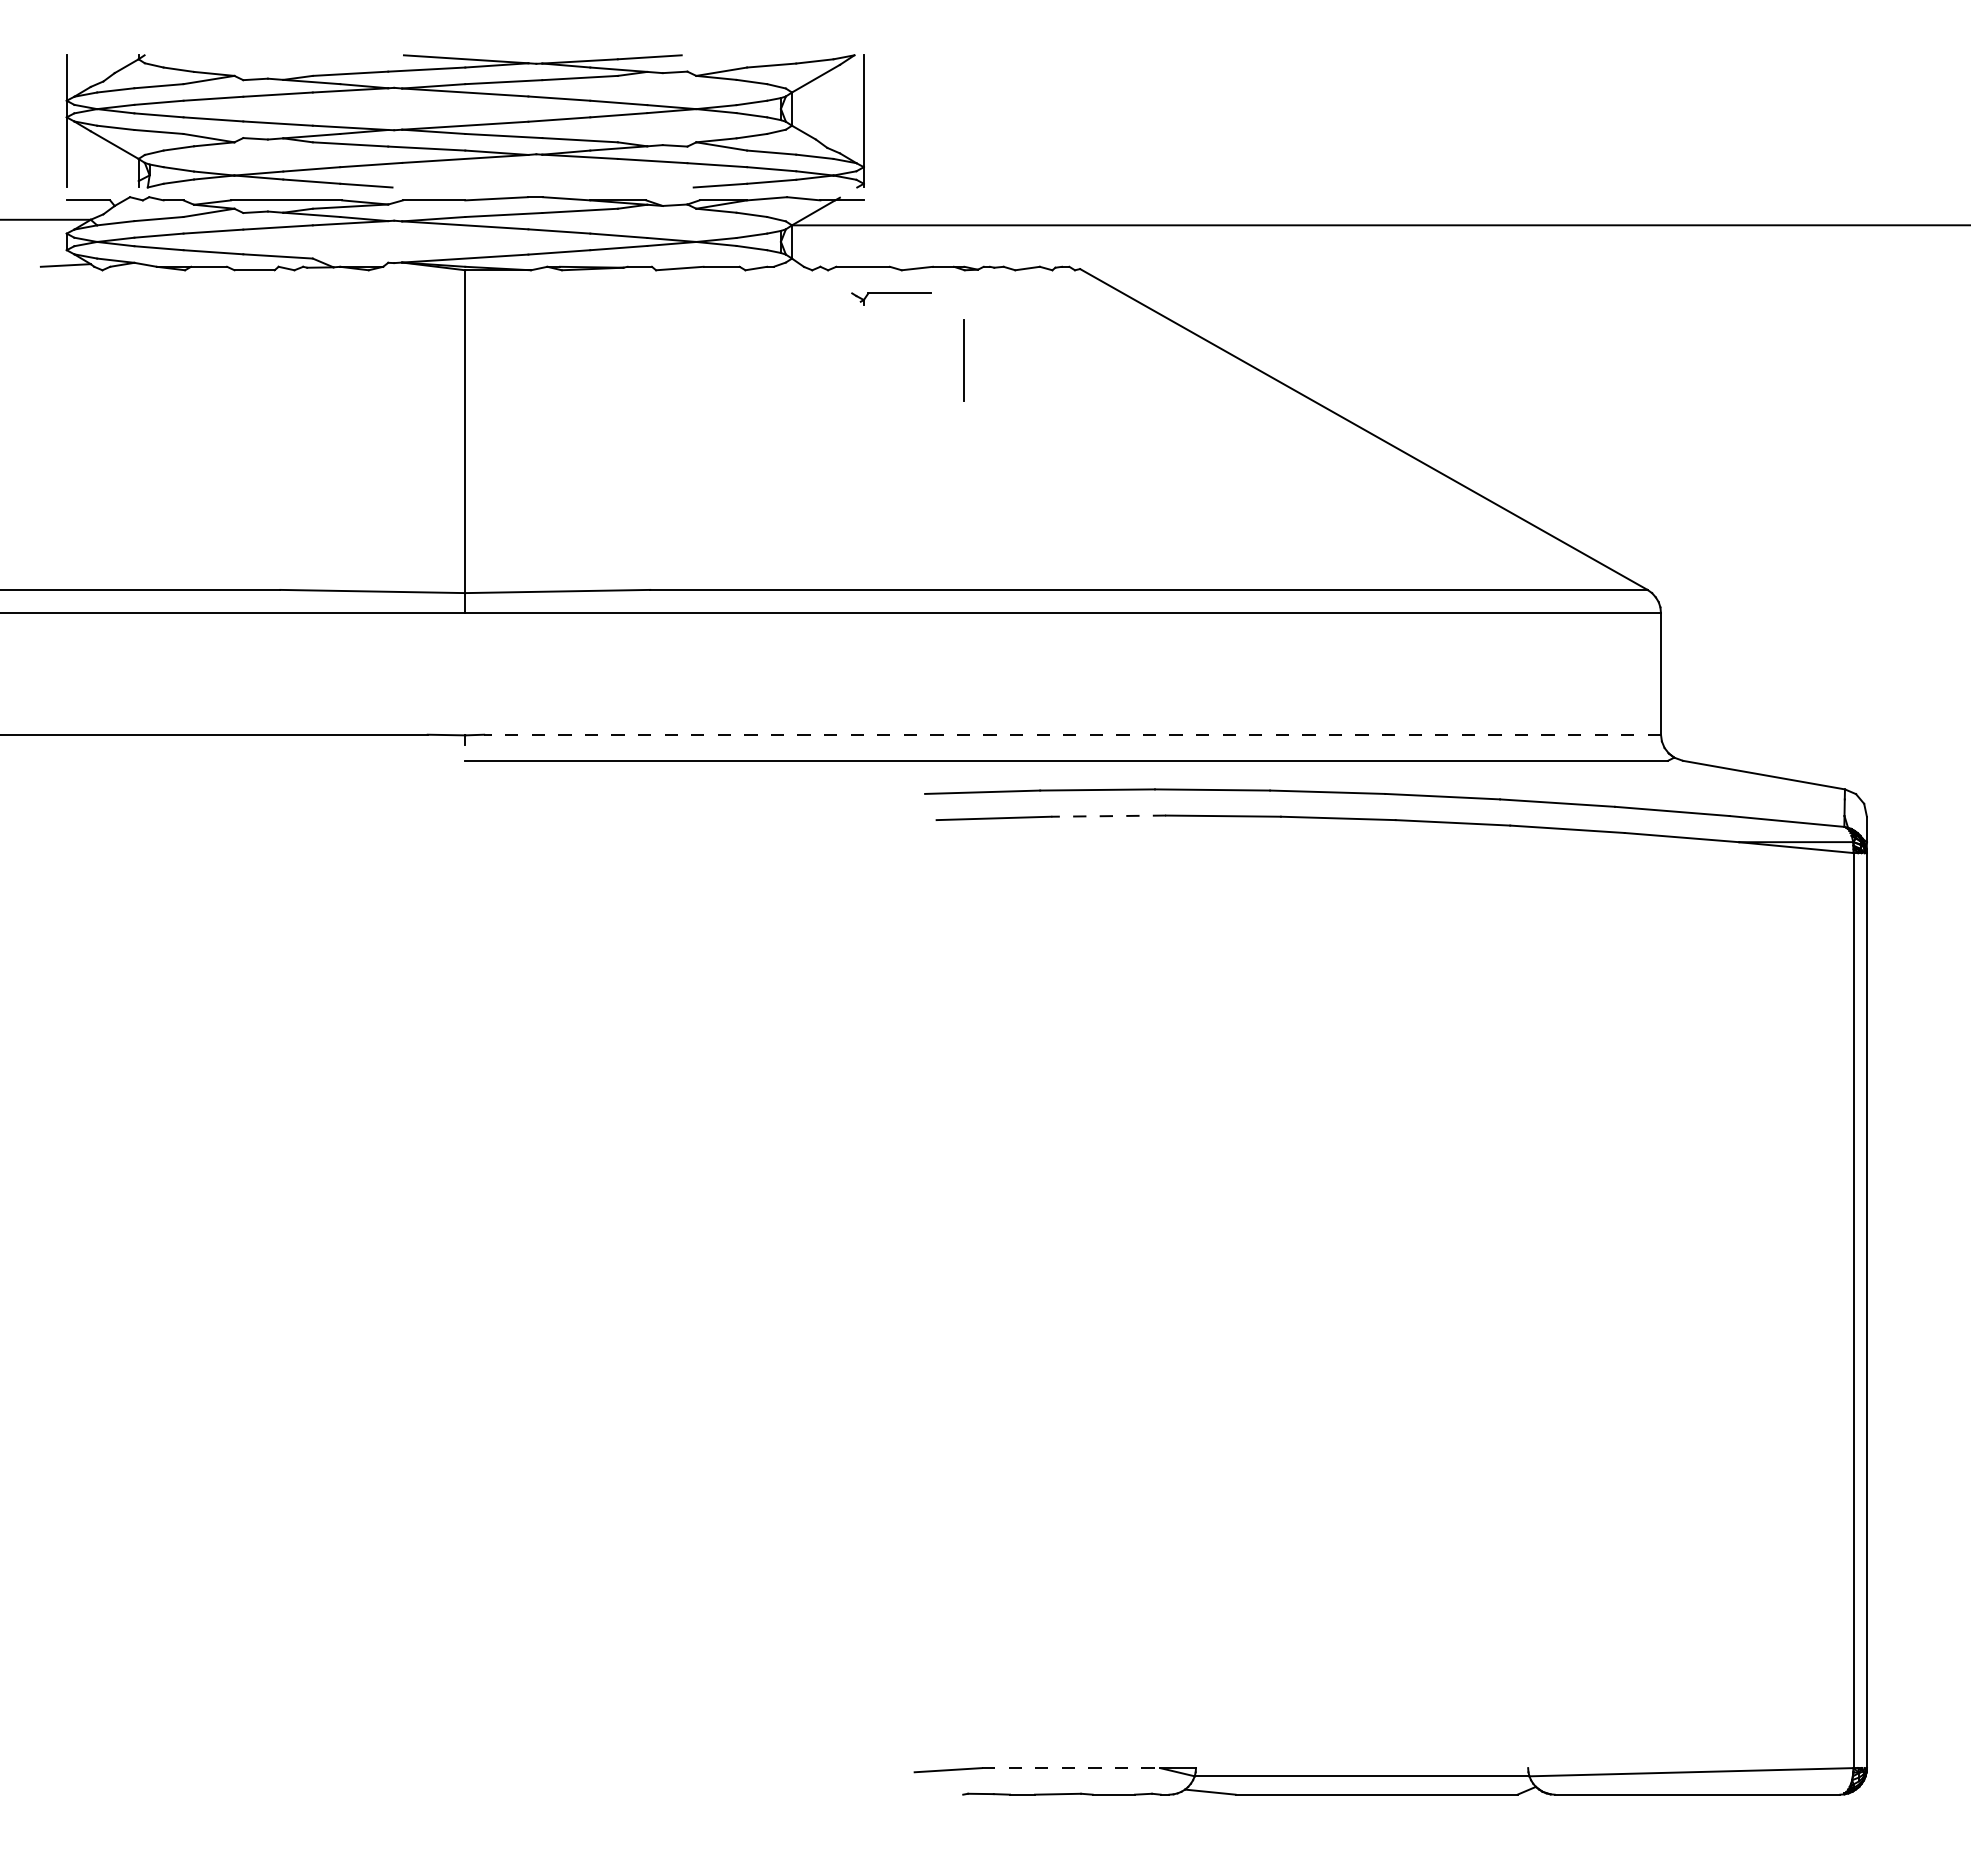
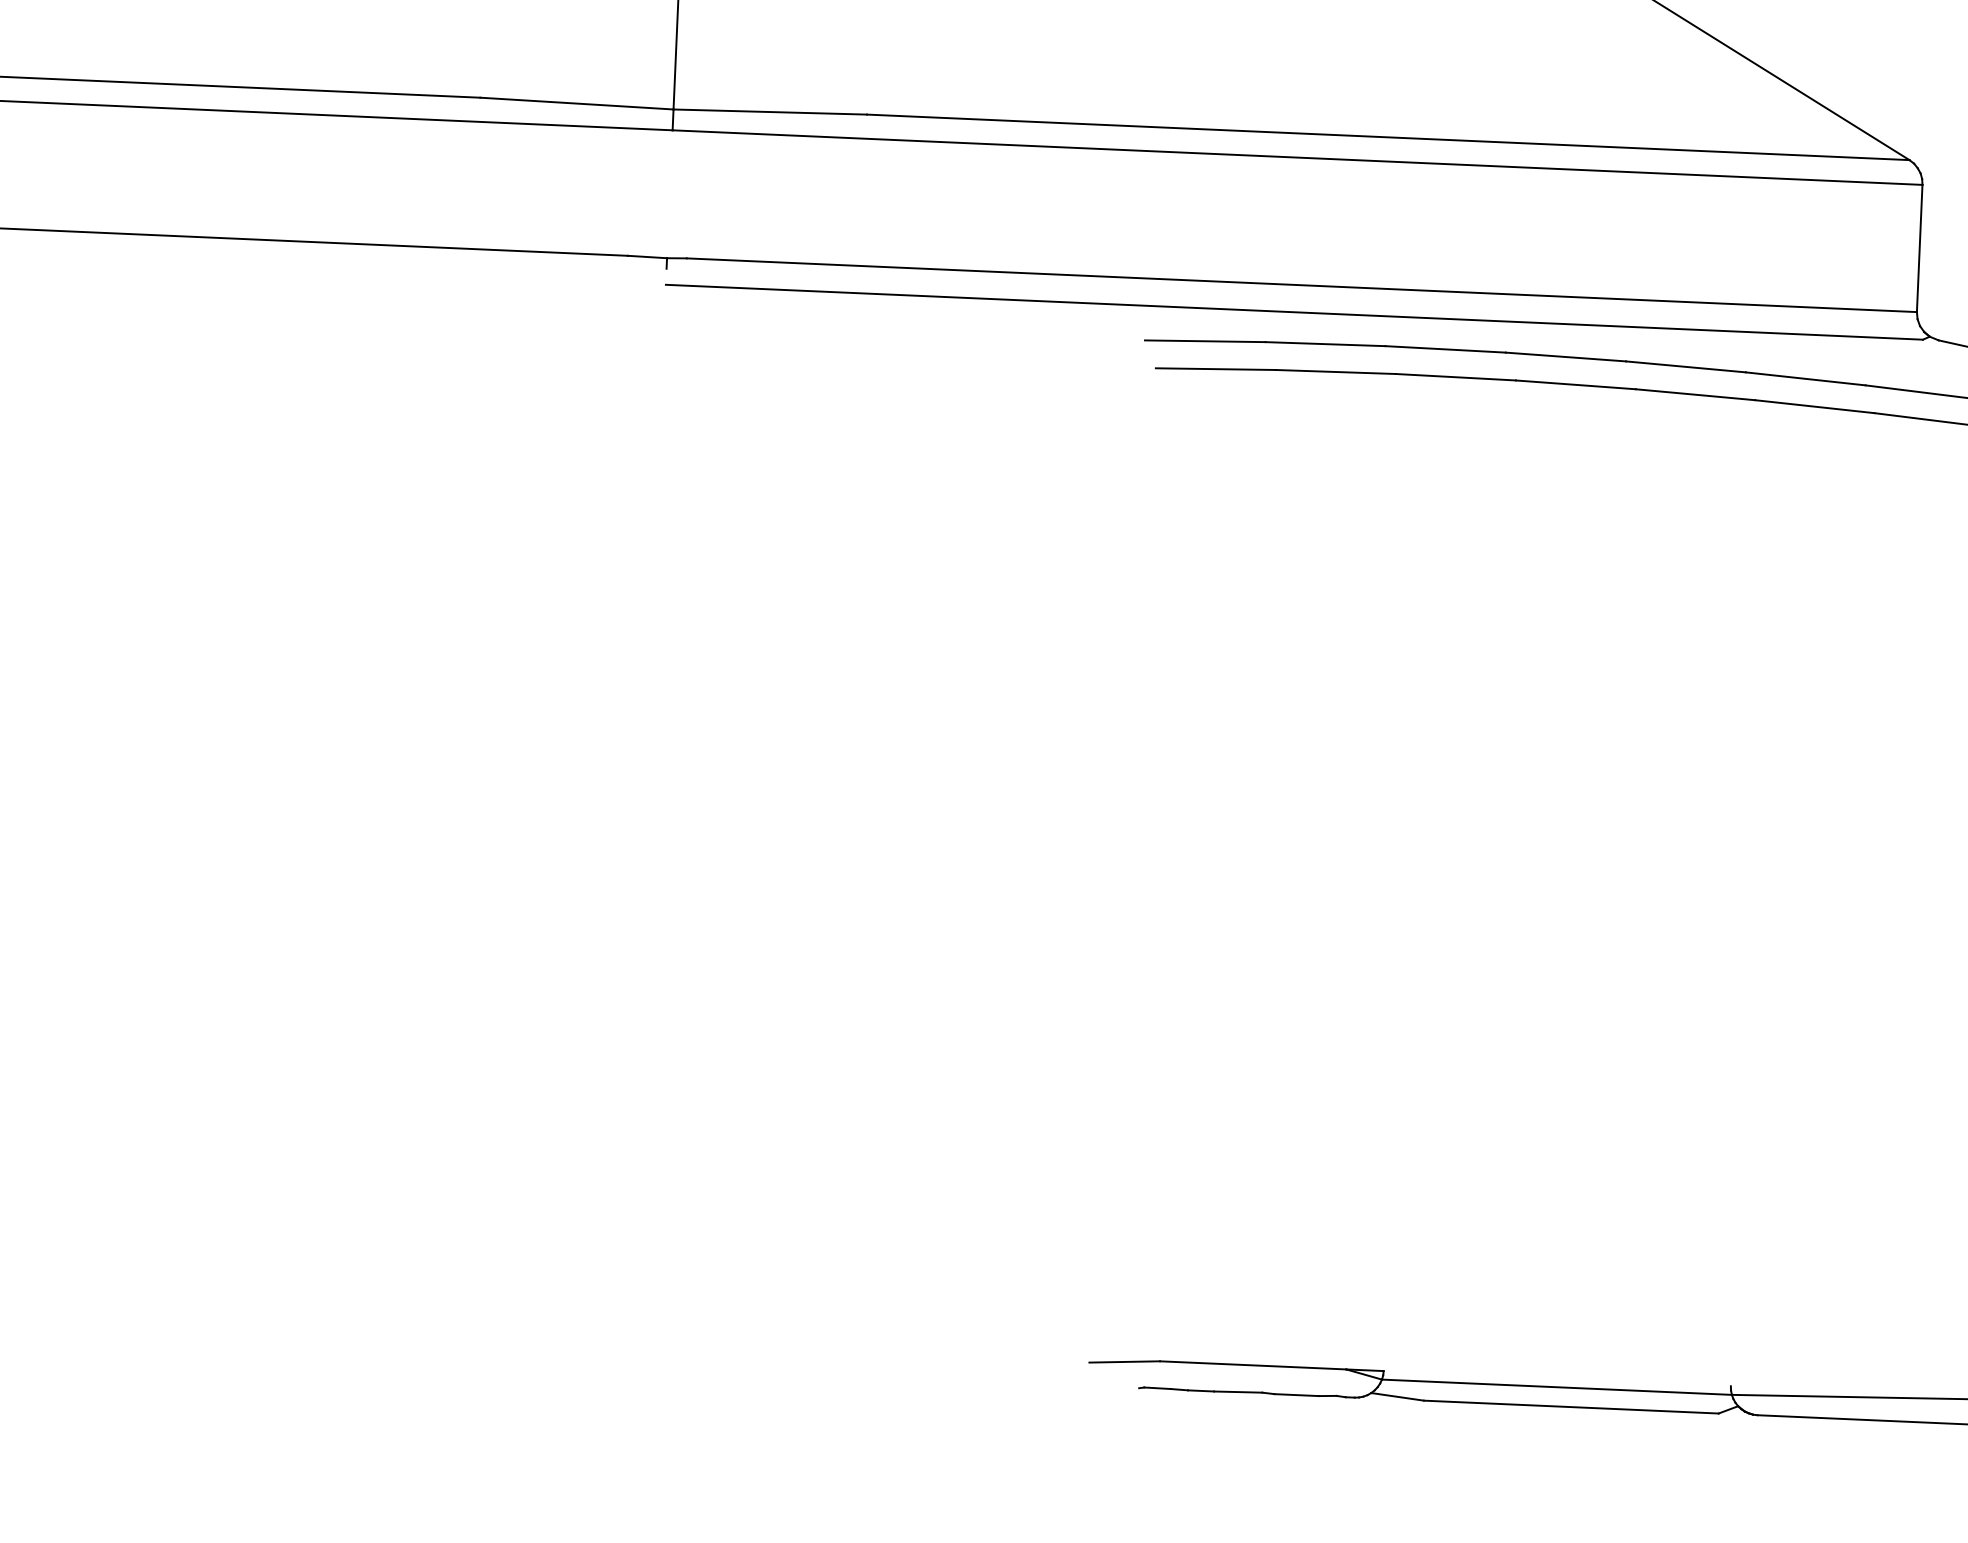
line: (1072, 734) -> (1301, 285), dashed -> solid
line: (1108, 816) -> (1335, 372), dashed -> solid
line: (1071, 1768) -> (1253, 1365), dashed -> solid

